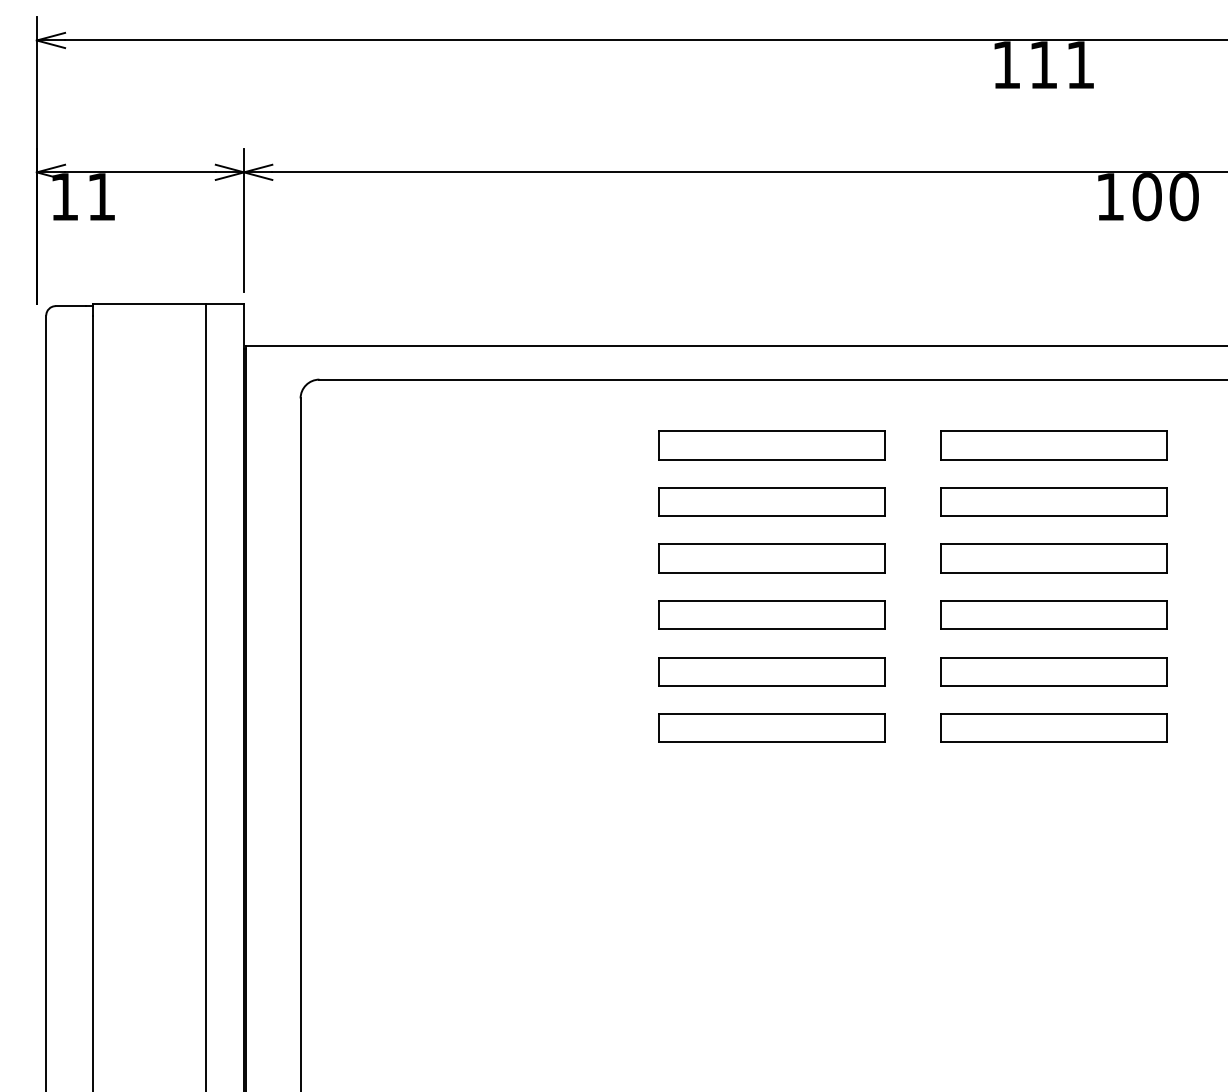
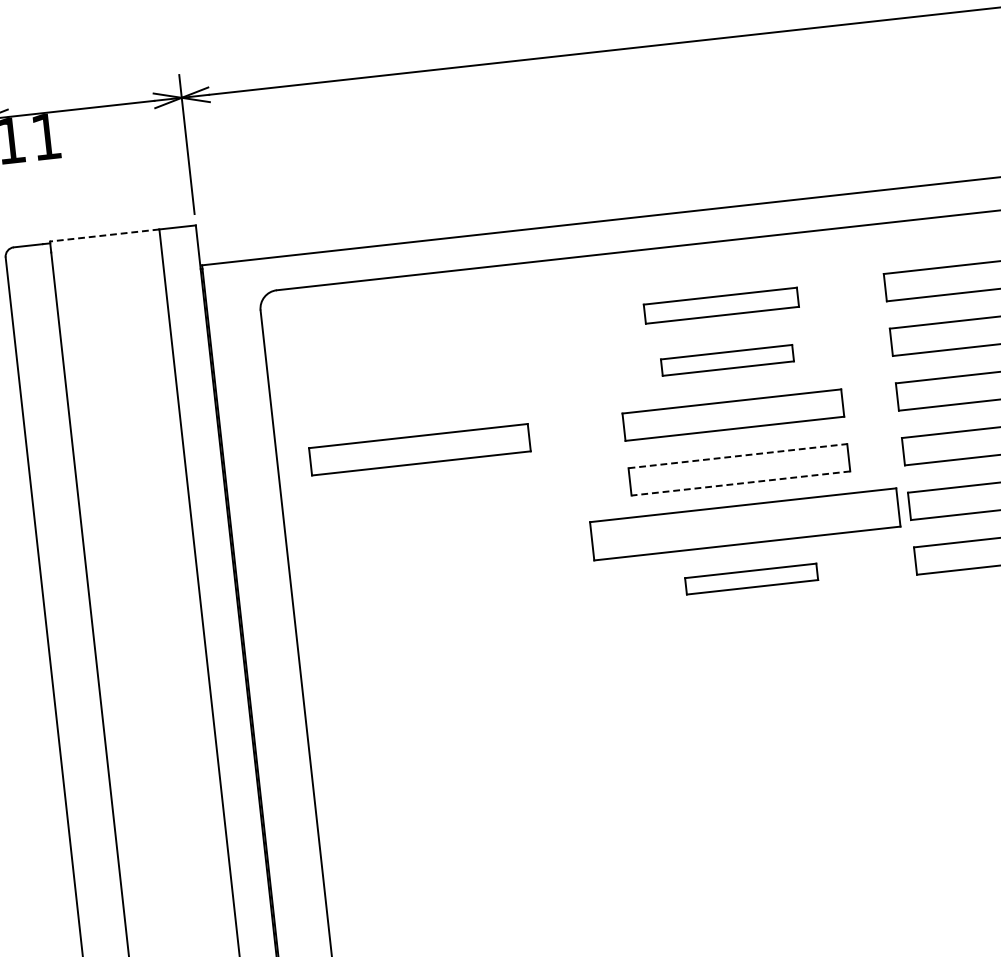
line: (149, 304) -> (104, 235), solid -> dashed
part: (771, 445) -> (721, 305), size x0.7
part: (771, 501) -> (727, 359), size x0.6
part: (447, 558) -> (419, 449), added
line: (772, 601) -> (738, 456), solid -> dashed
line: (771, 629) -> (740, 483), solid -> dashed
part: (771, 671) -> (745, 524), size x1.4
part: (771, 727) -> (751, 578), size x0.6

